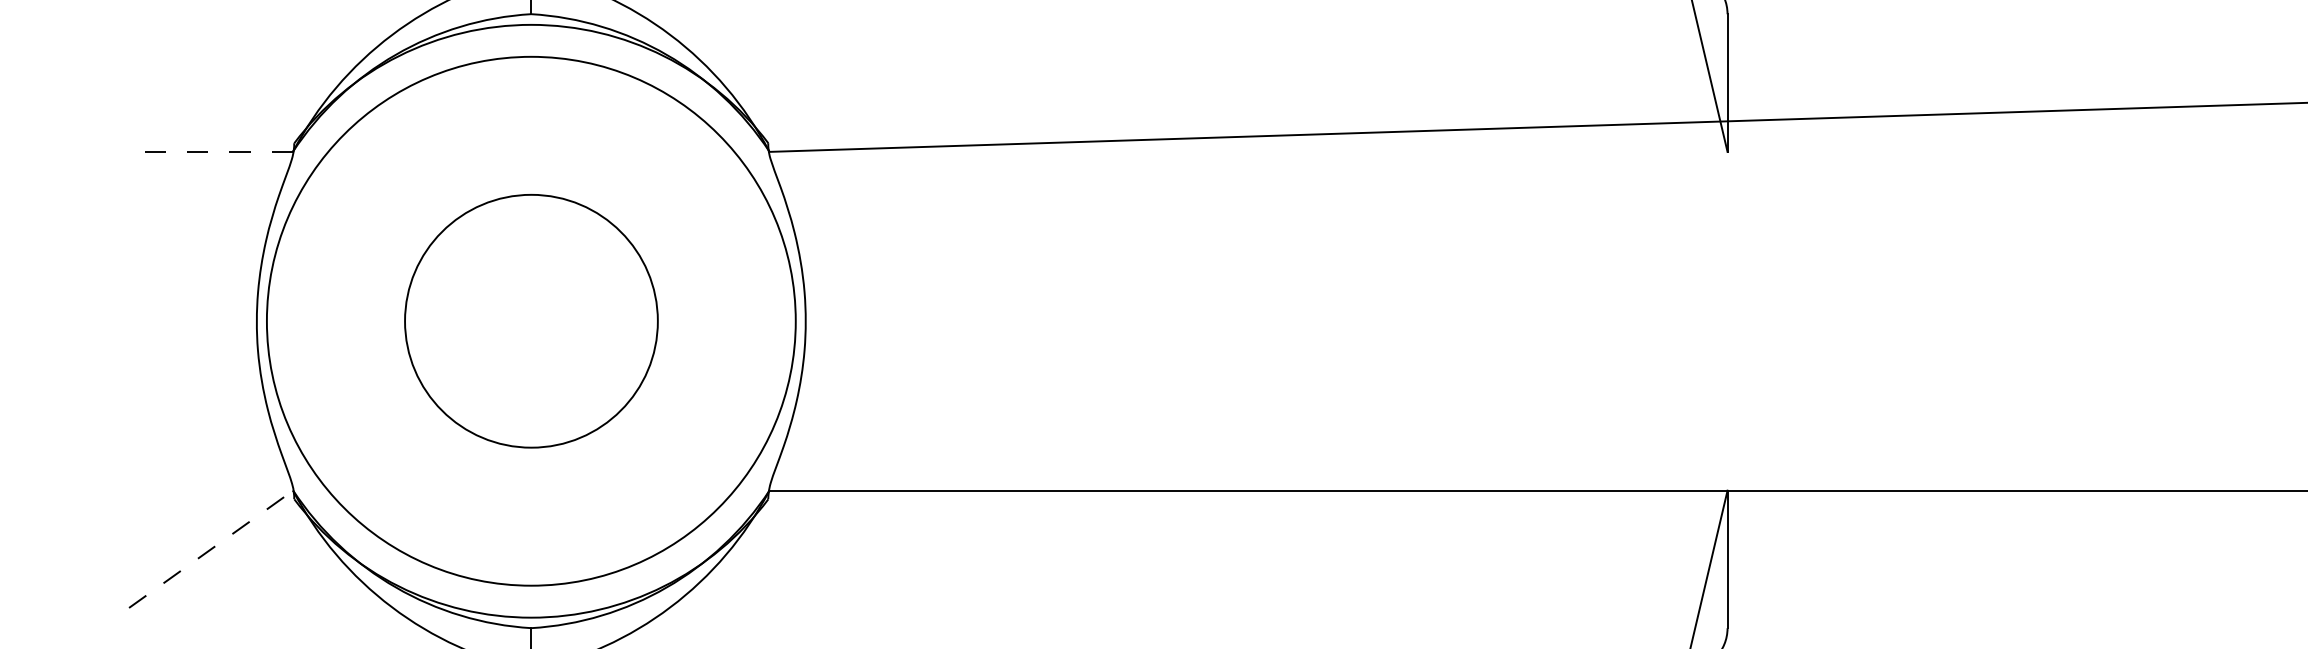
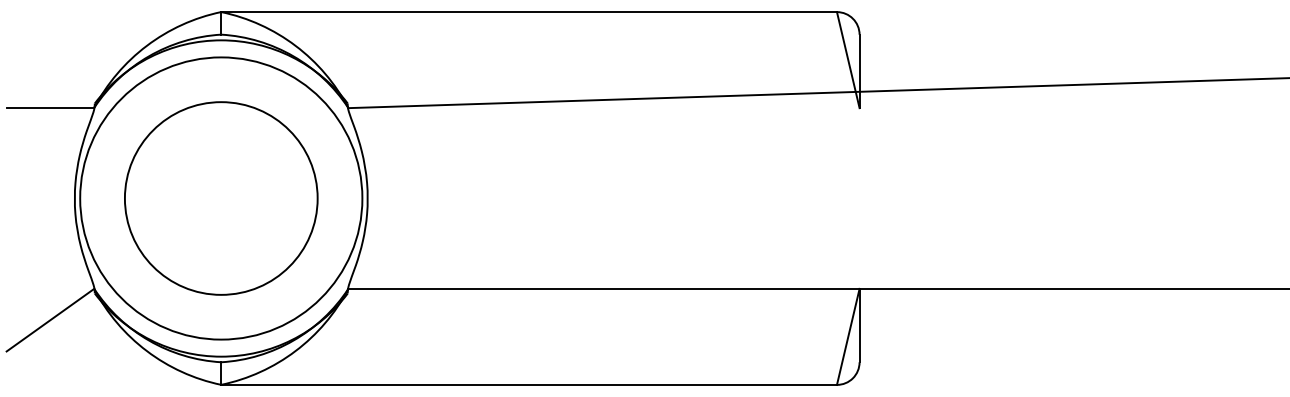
line: (211, 152) -> (50, 108), dashed -> solid
circle: (531, 321) -> (221, 198), size x1.43
line: (211, 549) -> (50, 320), dashed -> solid

